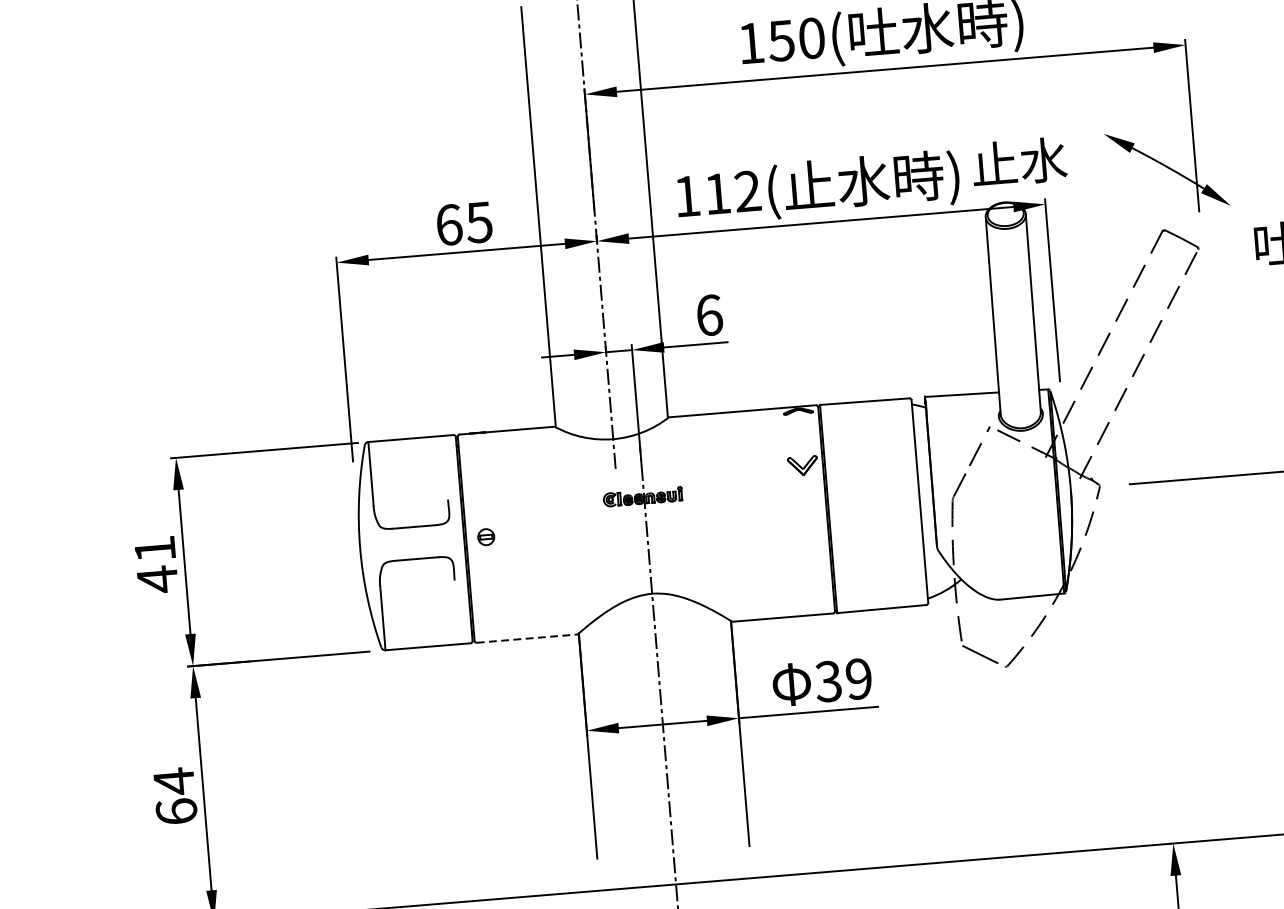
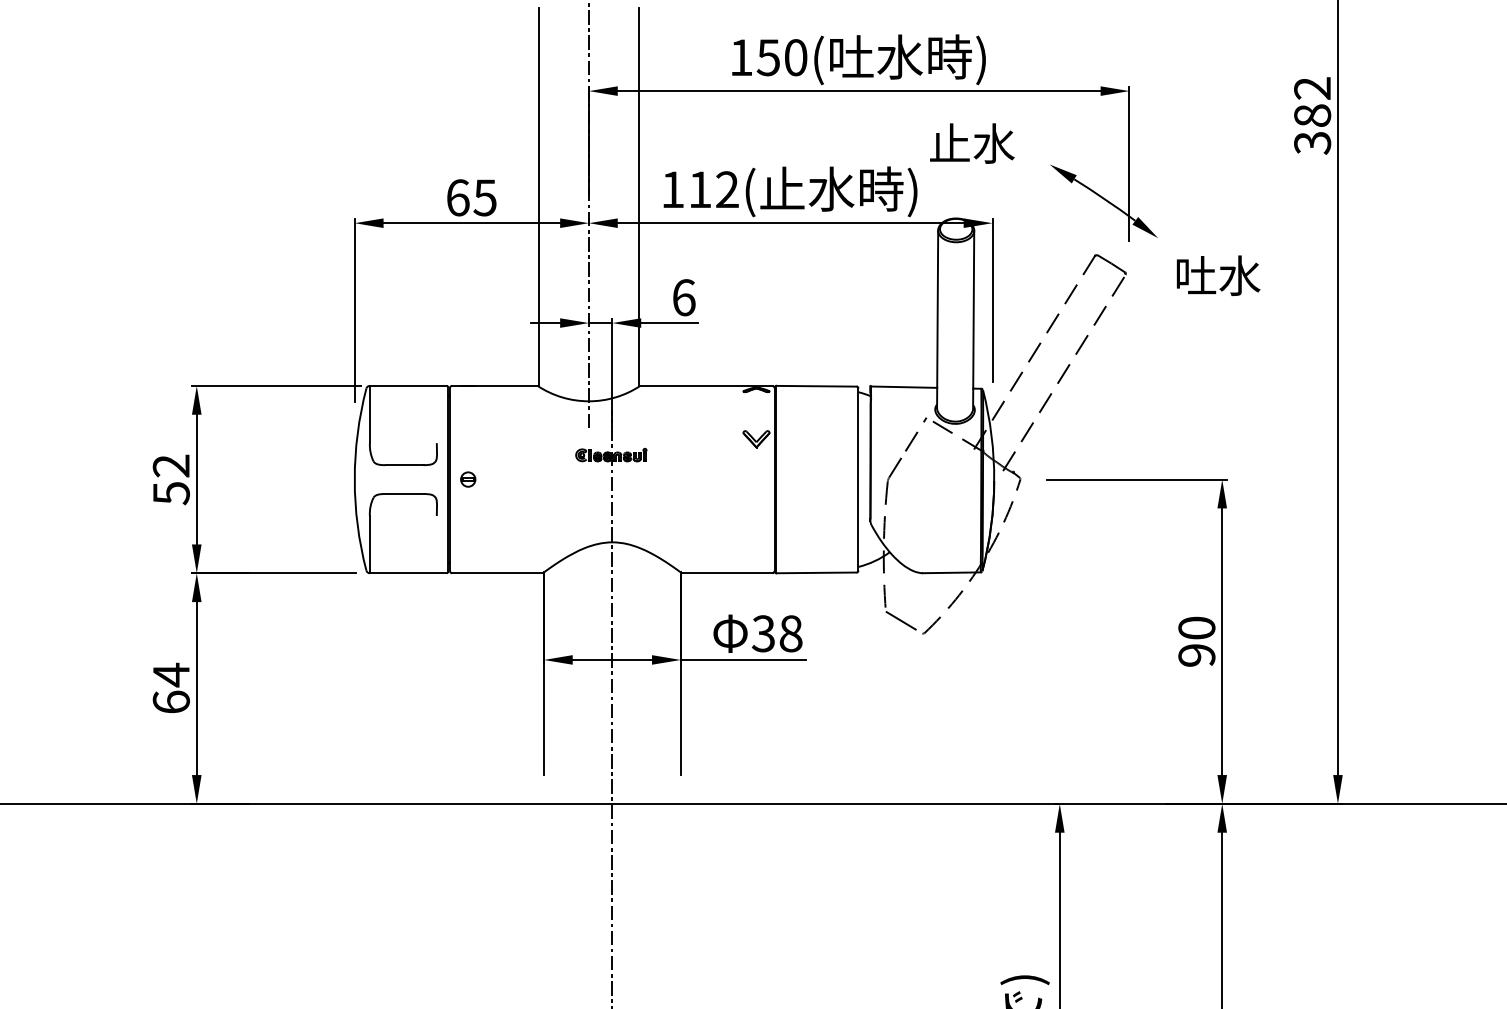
text: (1019, 162) -> (972, 143), moved
text: (155, 564) -> (170, 479), 41 -> 52
line: (528, 638) -> (498, 573), dashed -> solid
text: (858, 678) -> (790, 633), 39 -> 38

